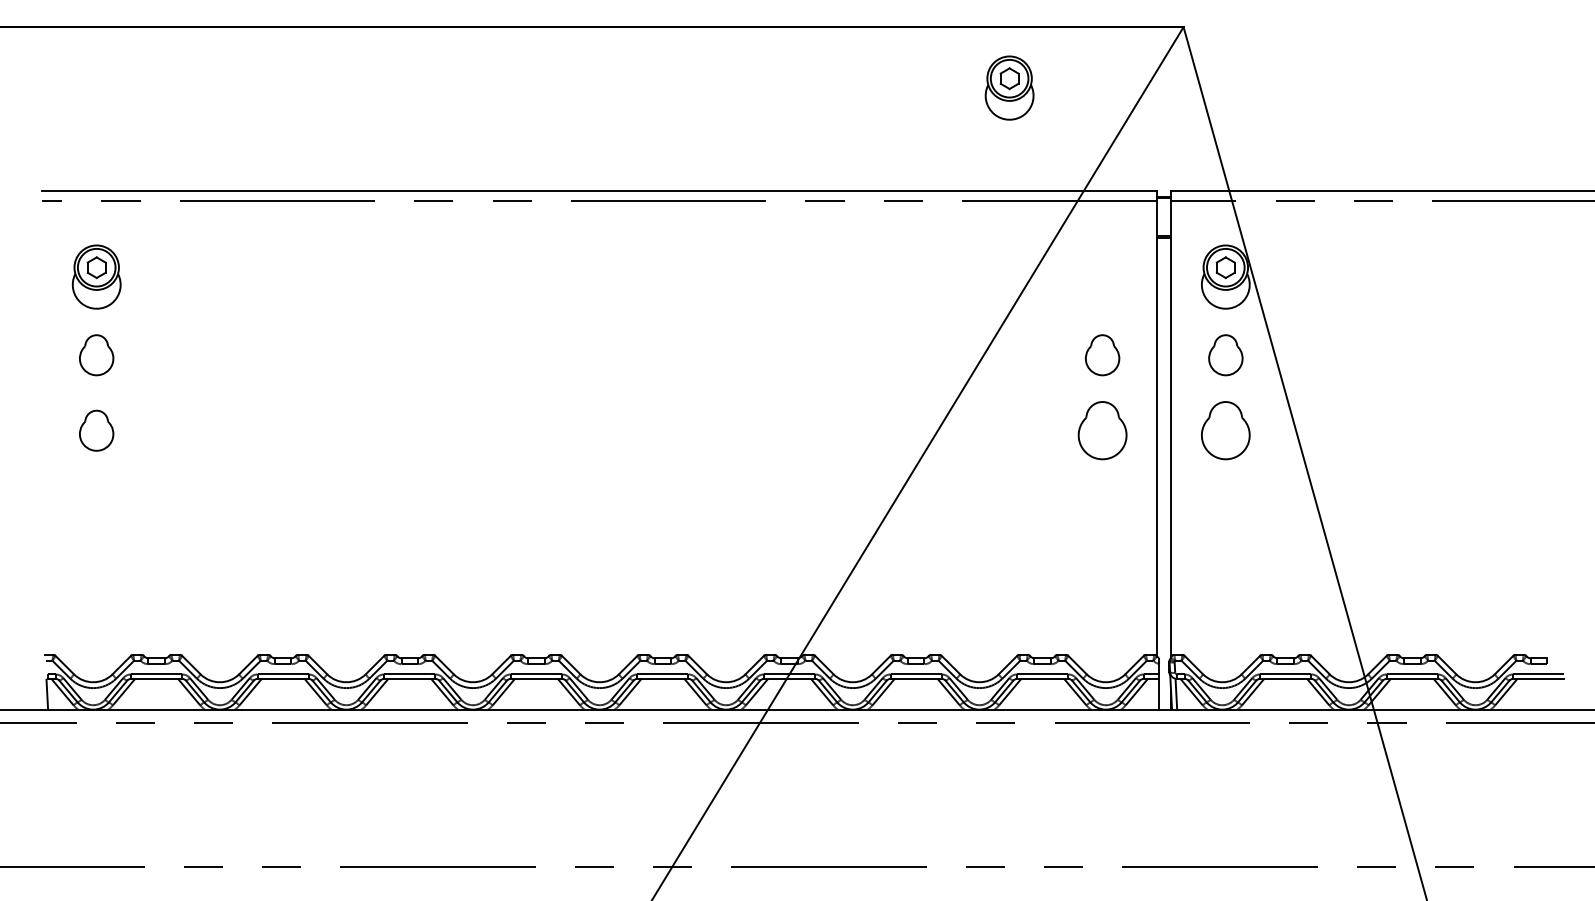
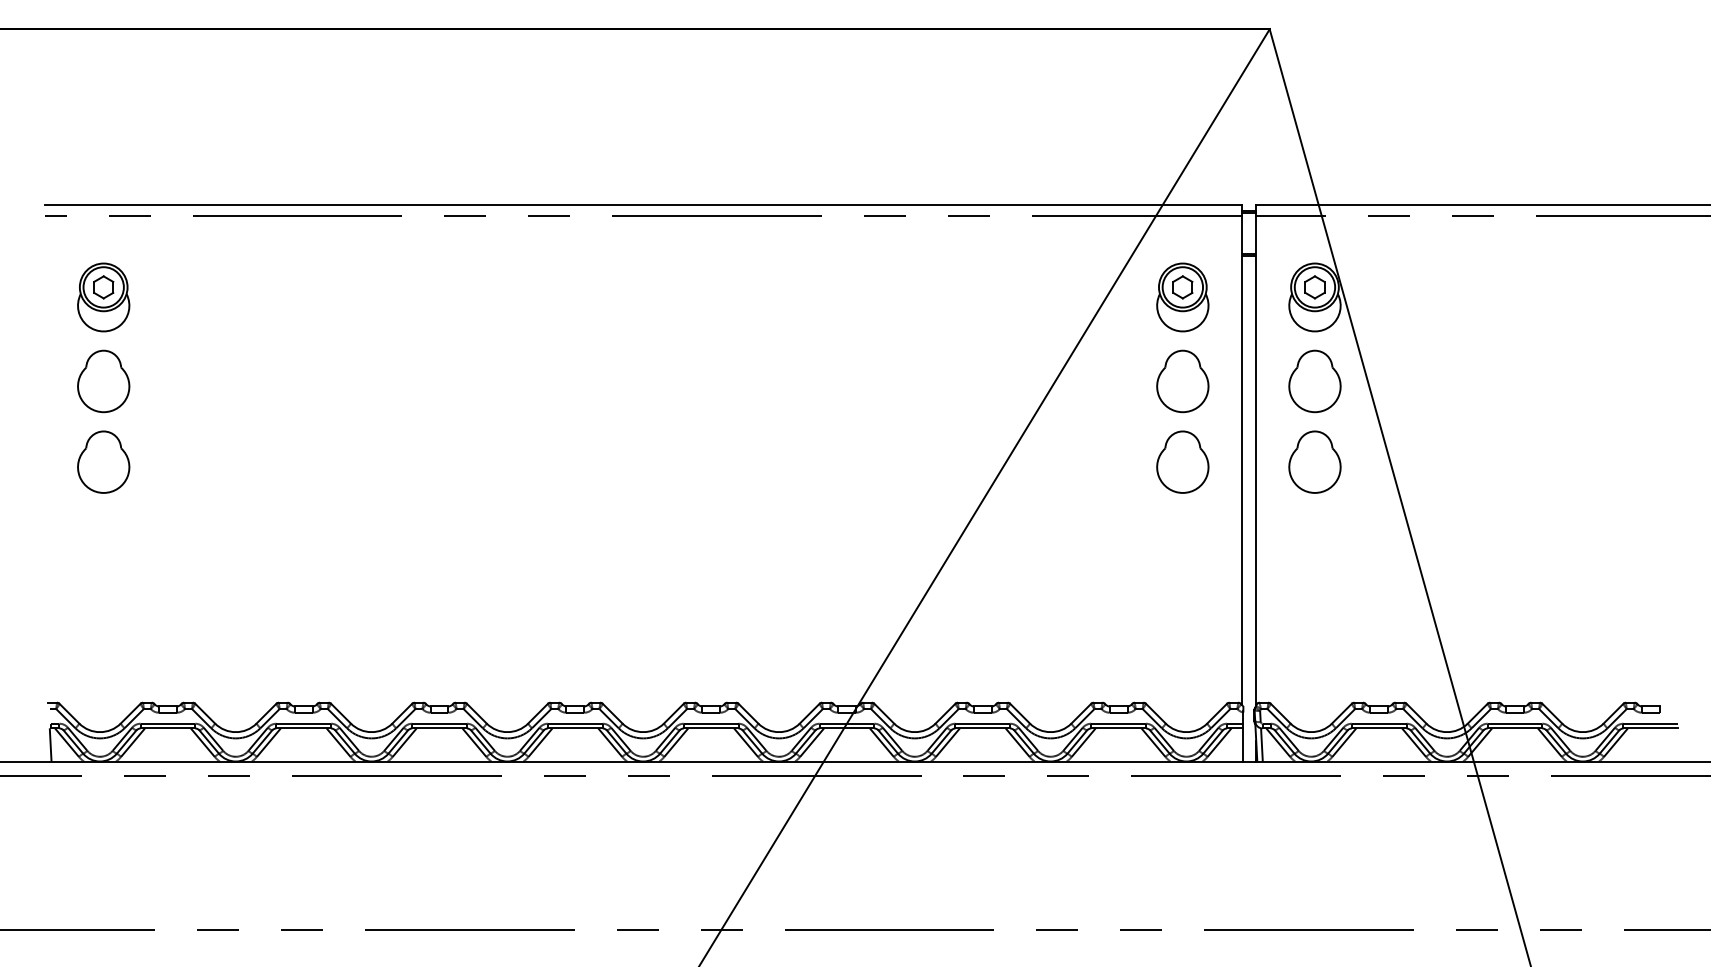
part: (1009, 87) -> (1182, 296), moved
part: (96, 354) -> (103, 380), size x1.43
part: (1102, 354) -> (1182, 380), size x1.43
part: (1225, 354) -> (1314, 380), size x1.43
part: (96, 430) -> (103, 462), size x1.43

